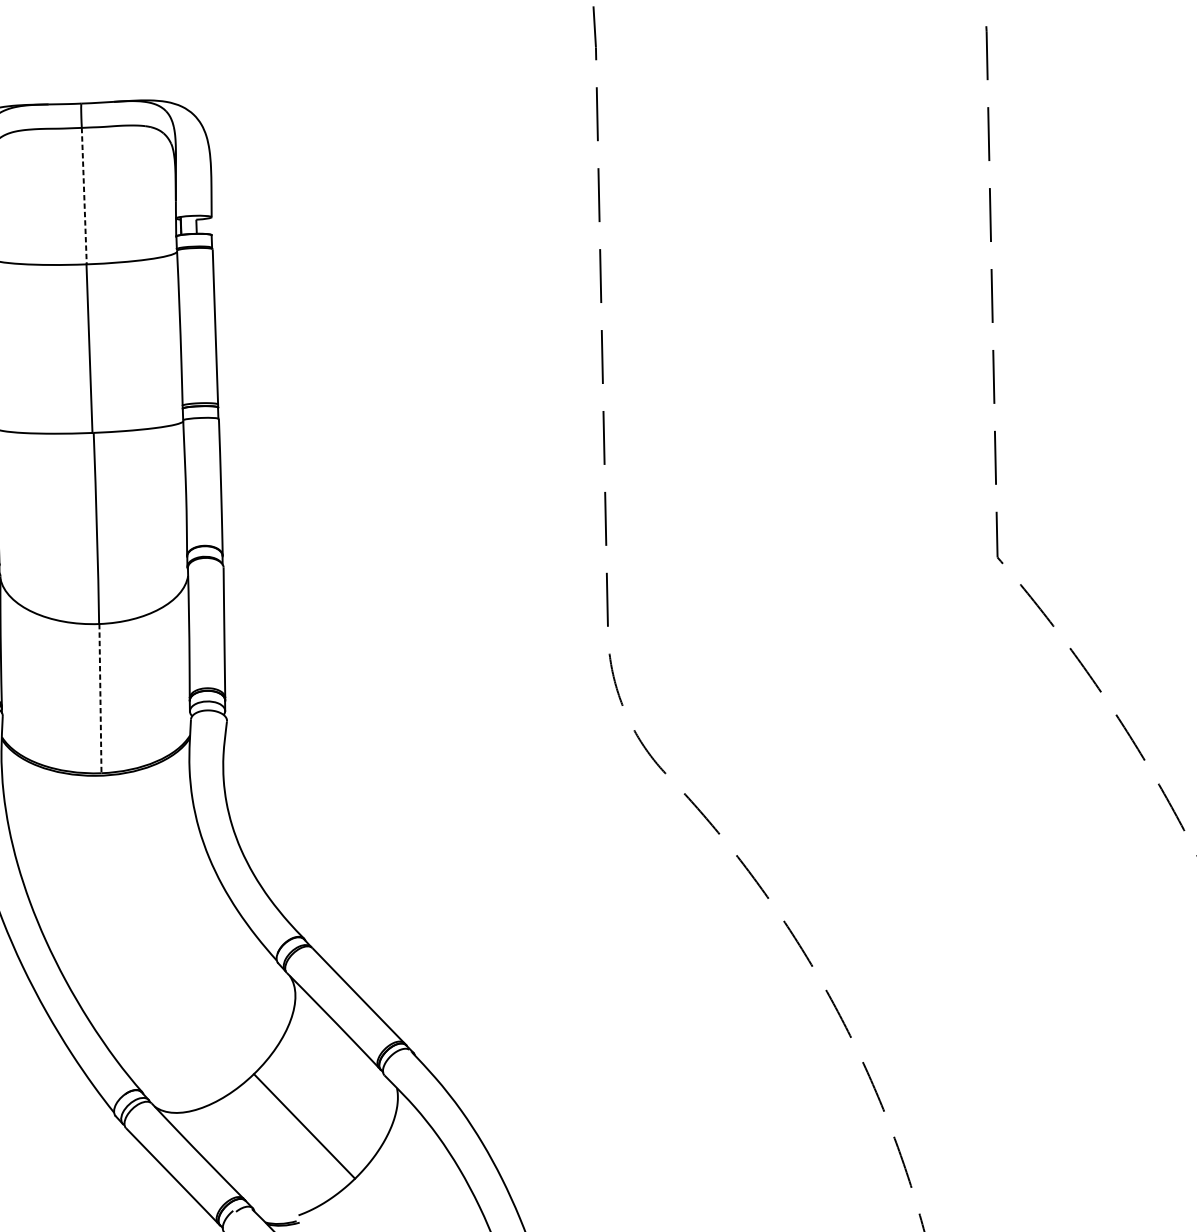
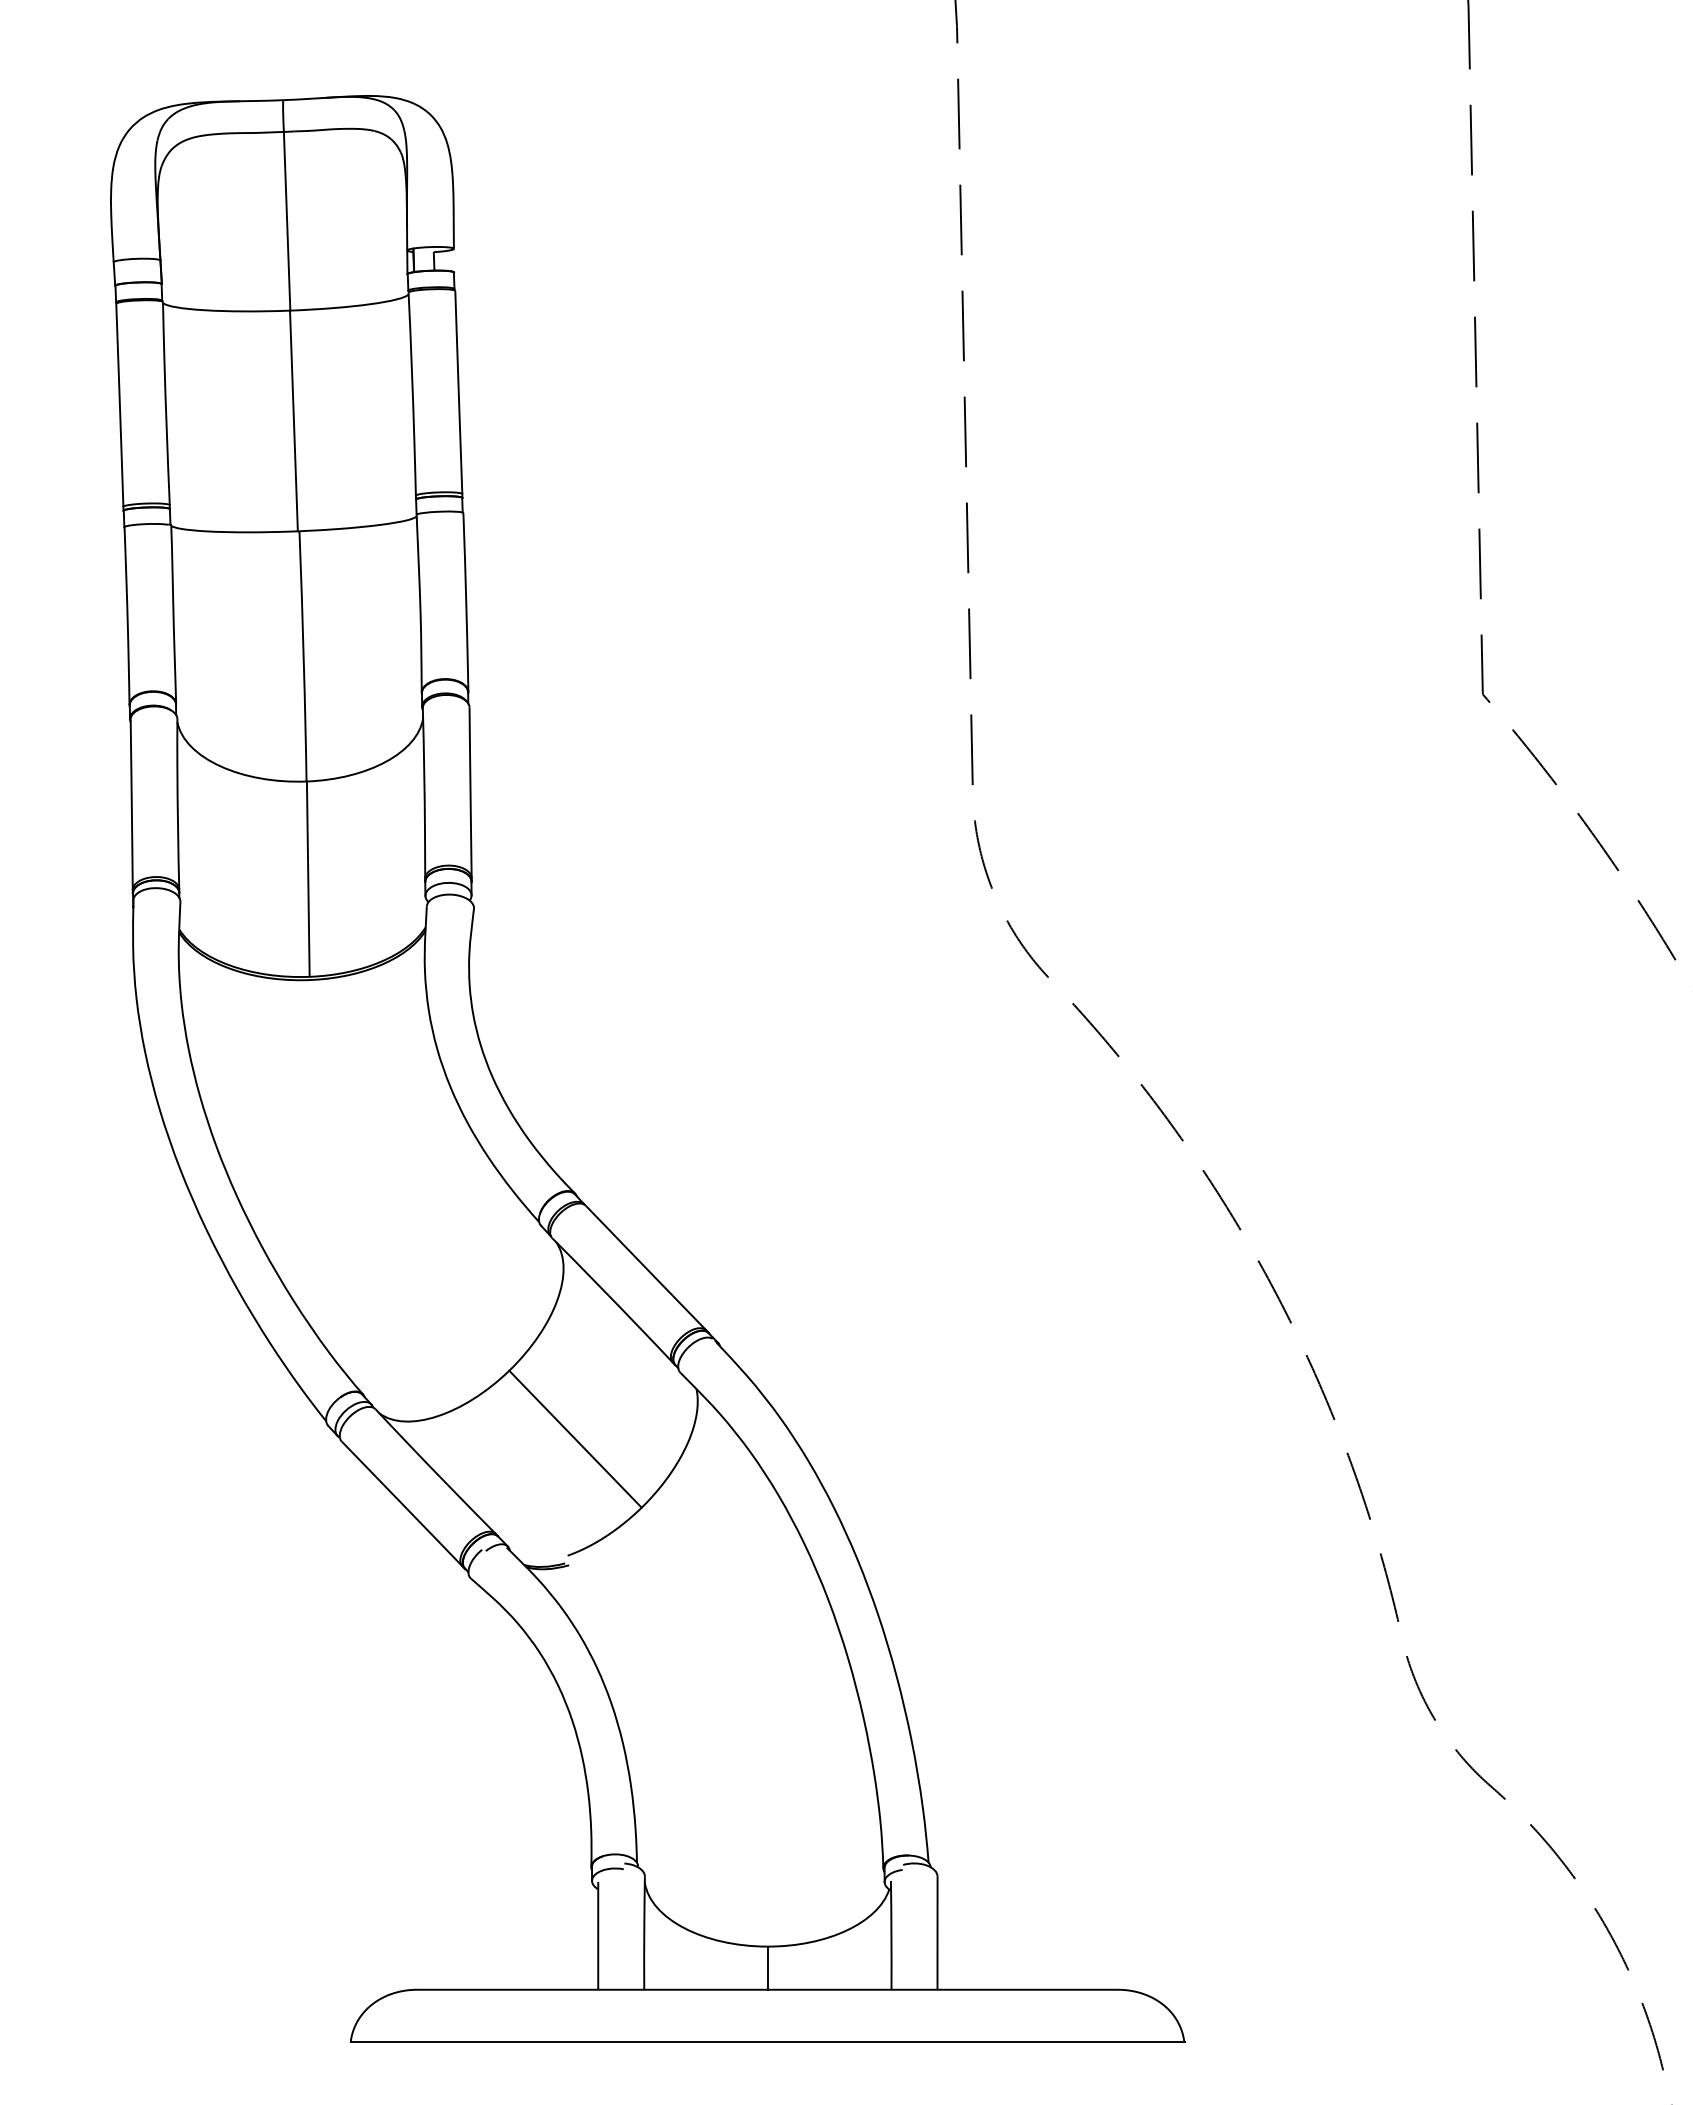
line: (84, 196) -> (287, 221), dashed -> solid
line: (100, 698) -> (308, 879), dashed -> solid

